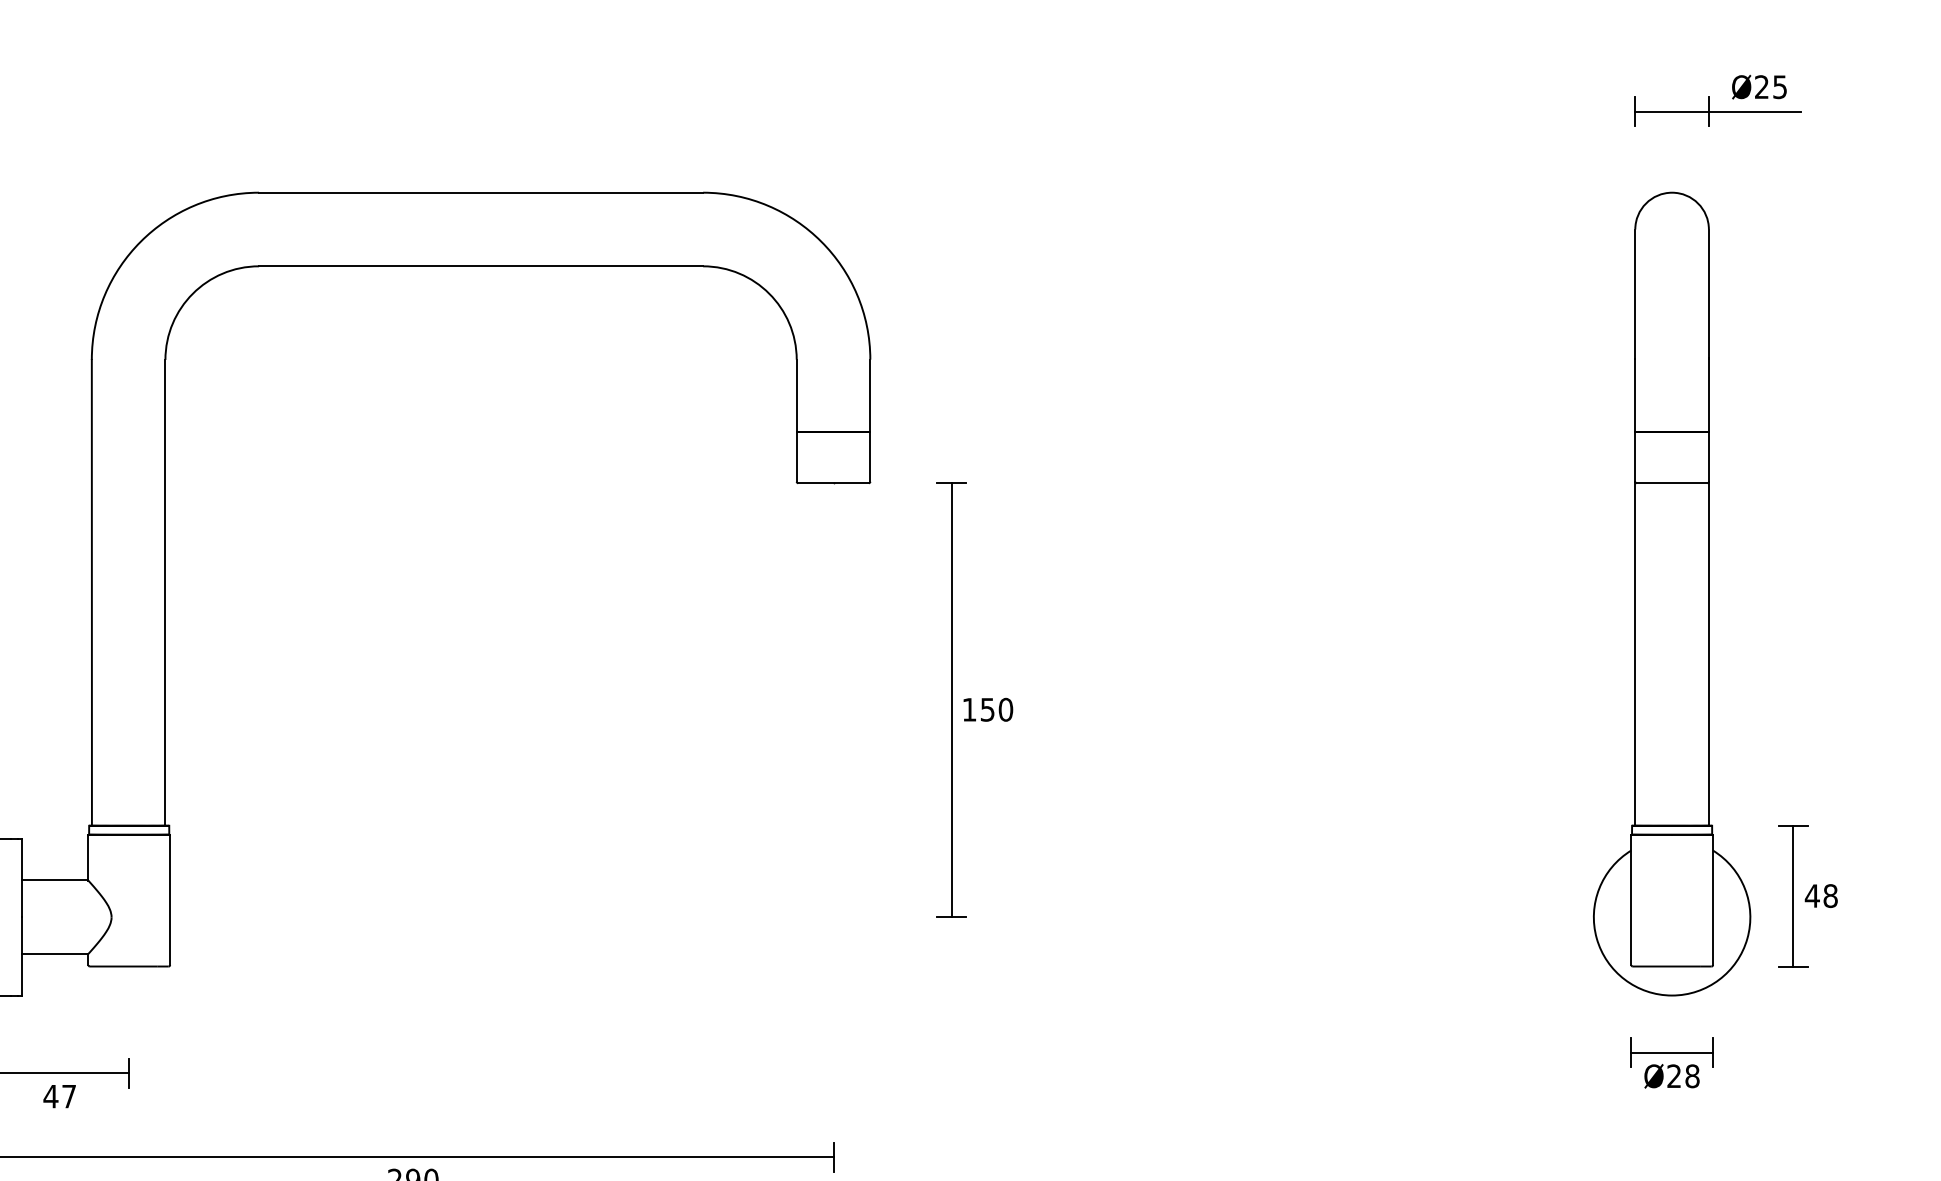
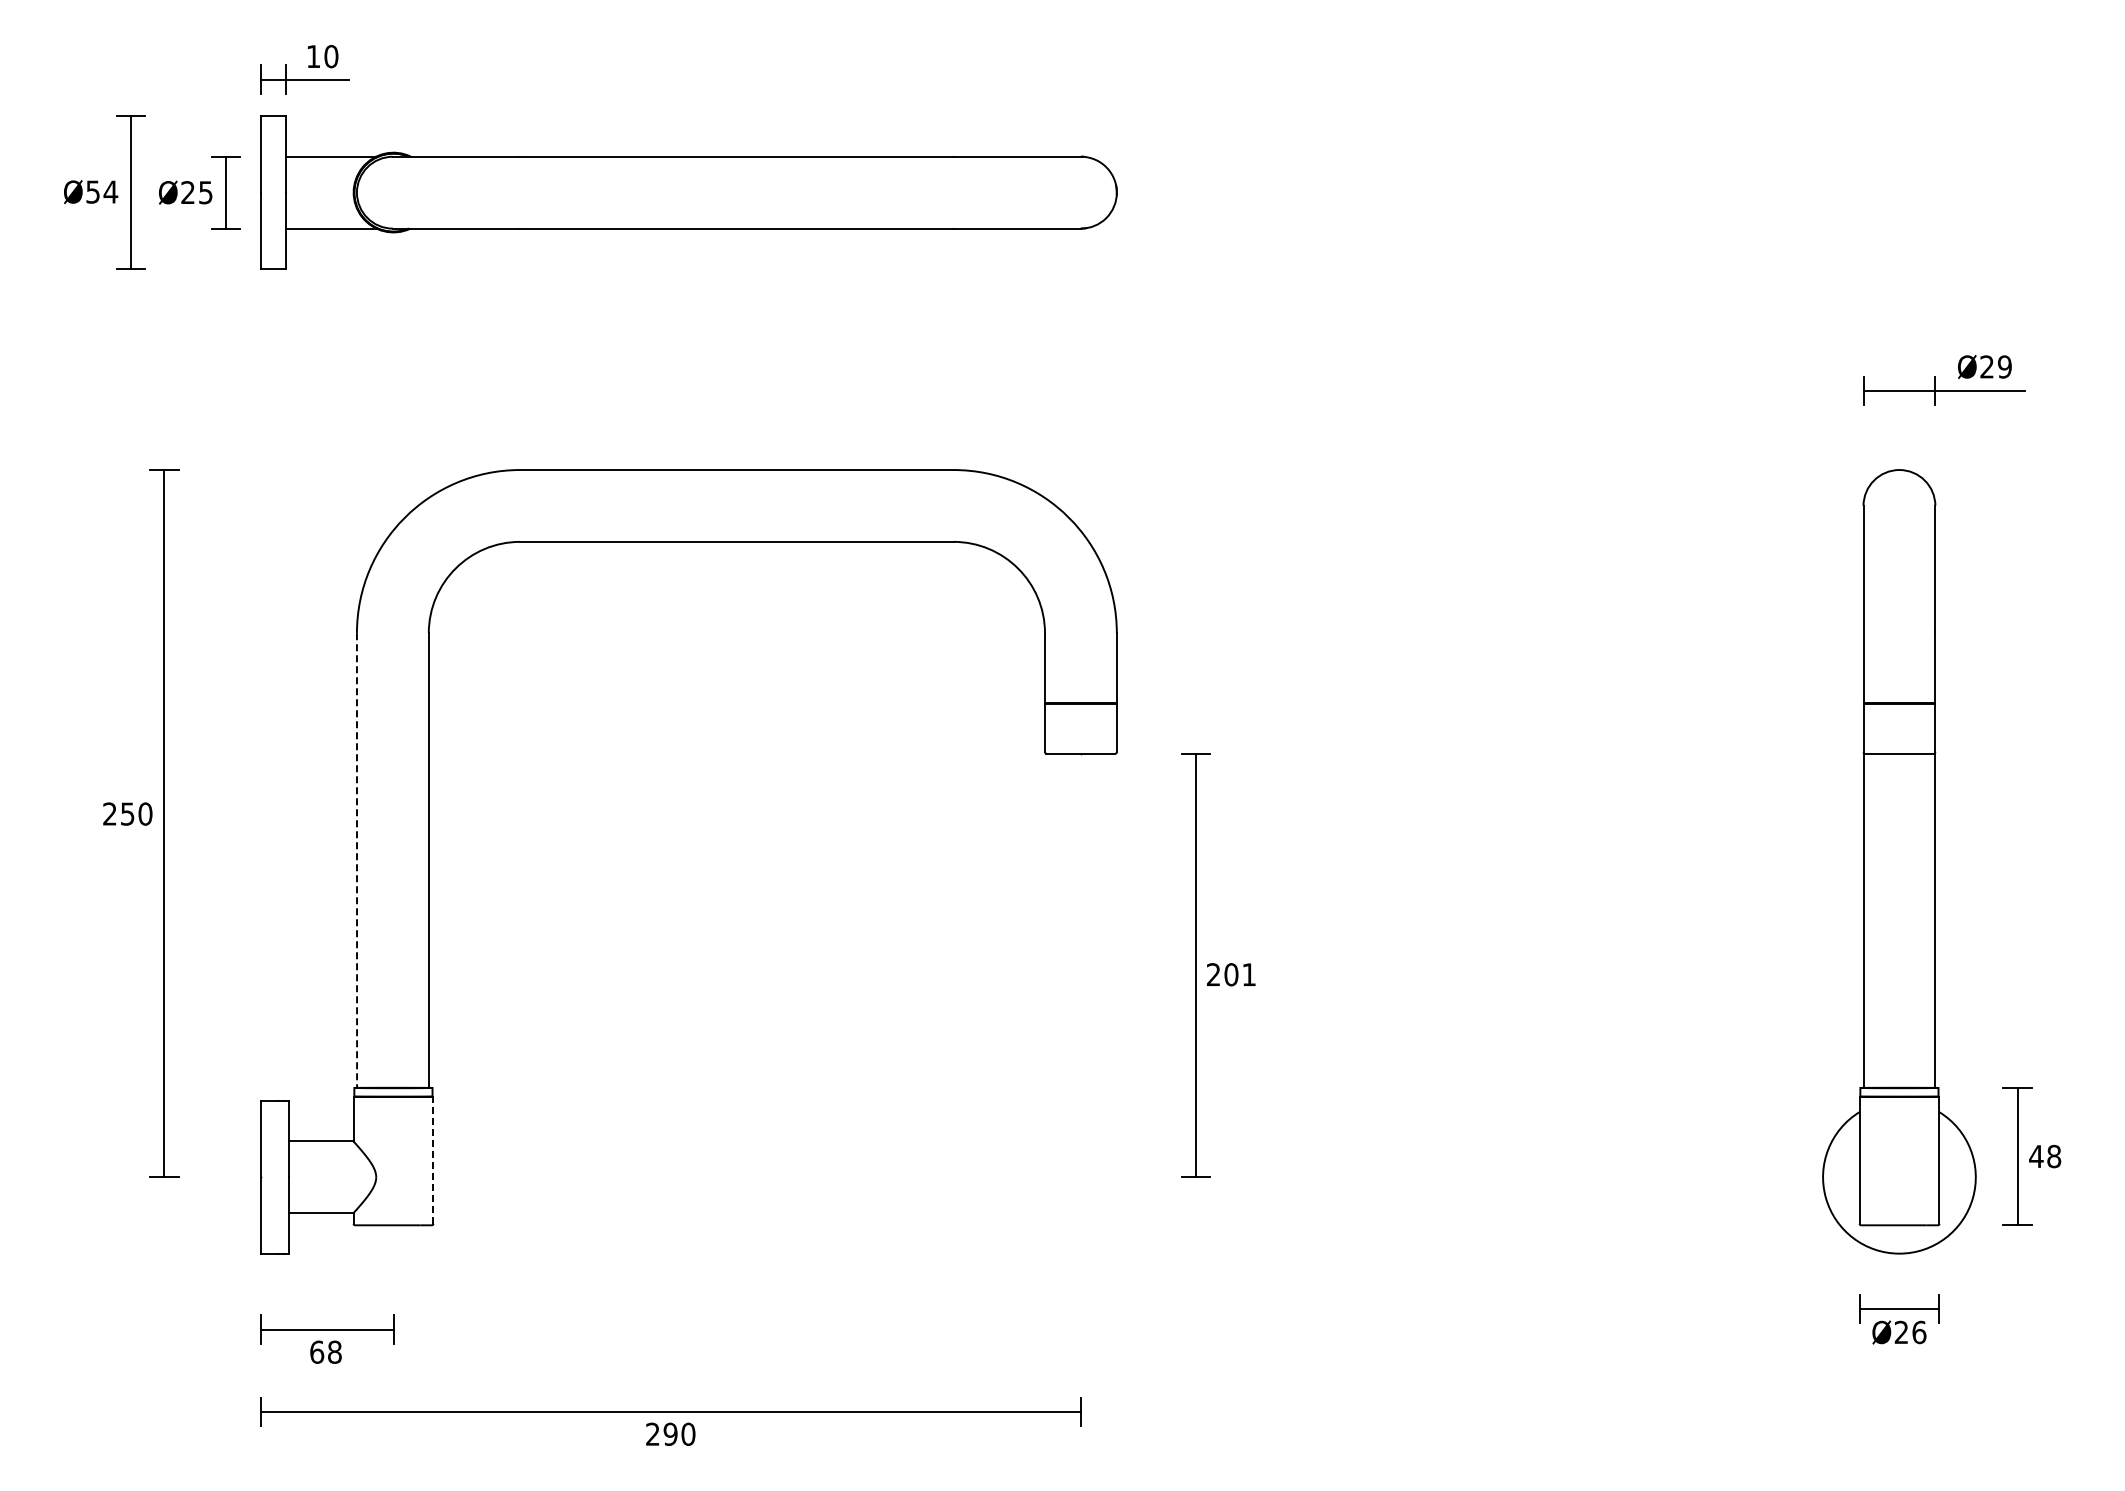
text: (1779, 86) -> (2004, 366), Ø25 -> Ø29
line: (92, 593) -> (357, 861), solid -> dashed
text: (987, 709) -> (1231, 974), 150 -> 201
line: (170, 900) -> (433, 1160), solid -> dashed
text: (1692, 1075) -> (1919, 1331), Ø28 -> Ø26
text: (59, 1095) -> (325, 1351), 47 -> 68

